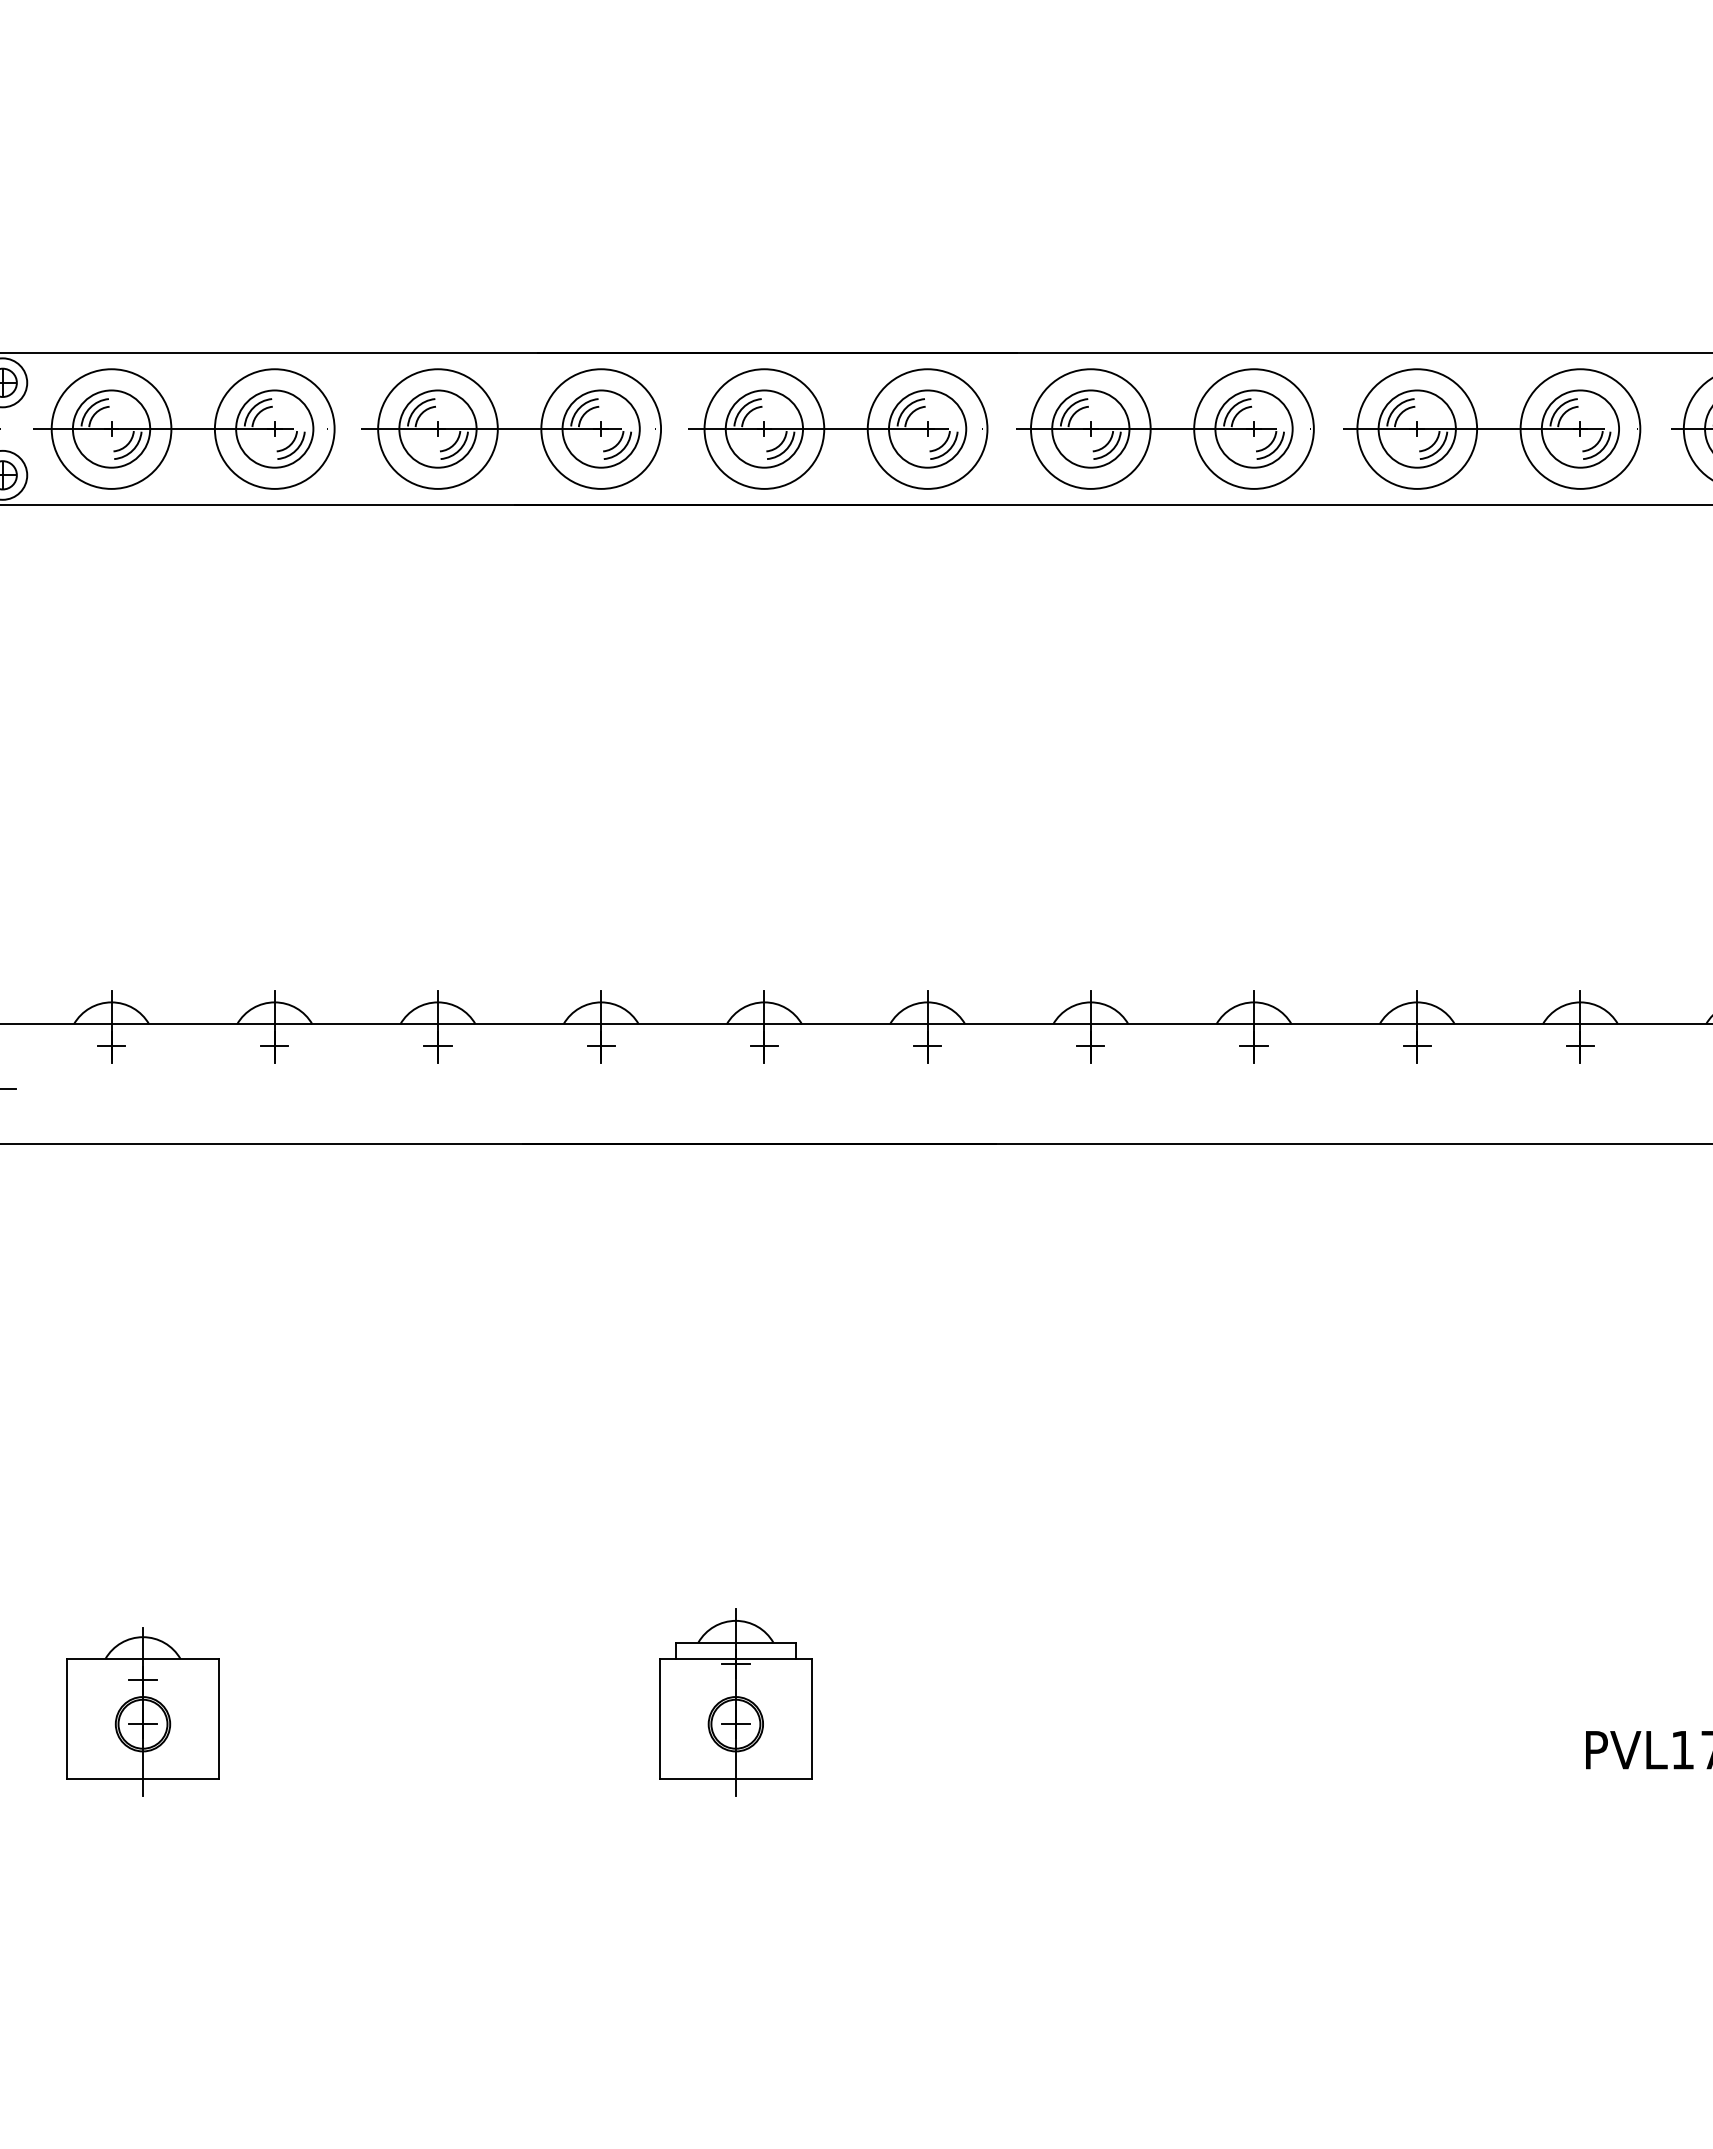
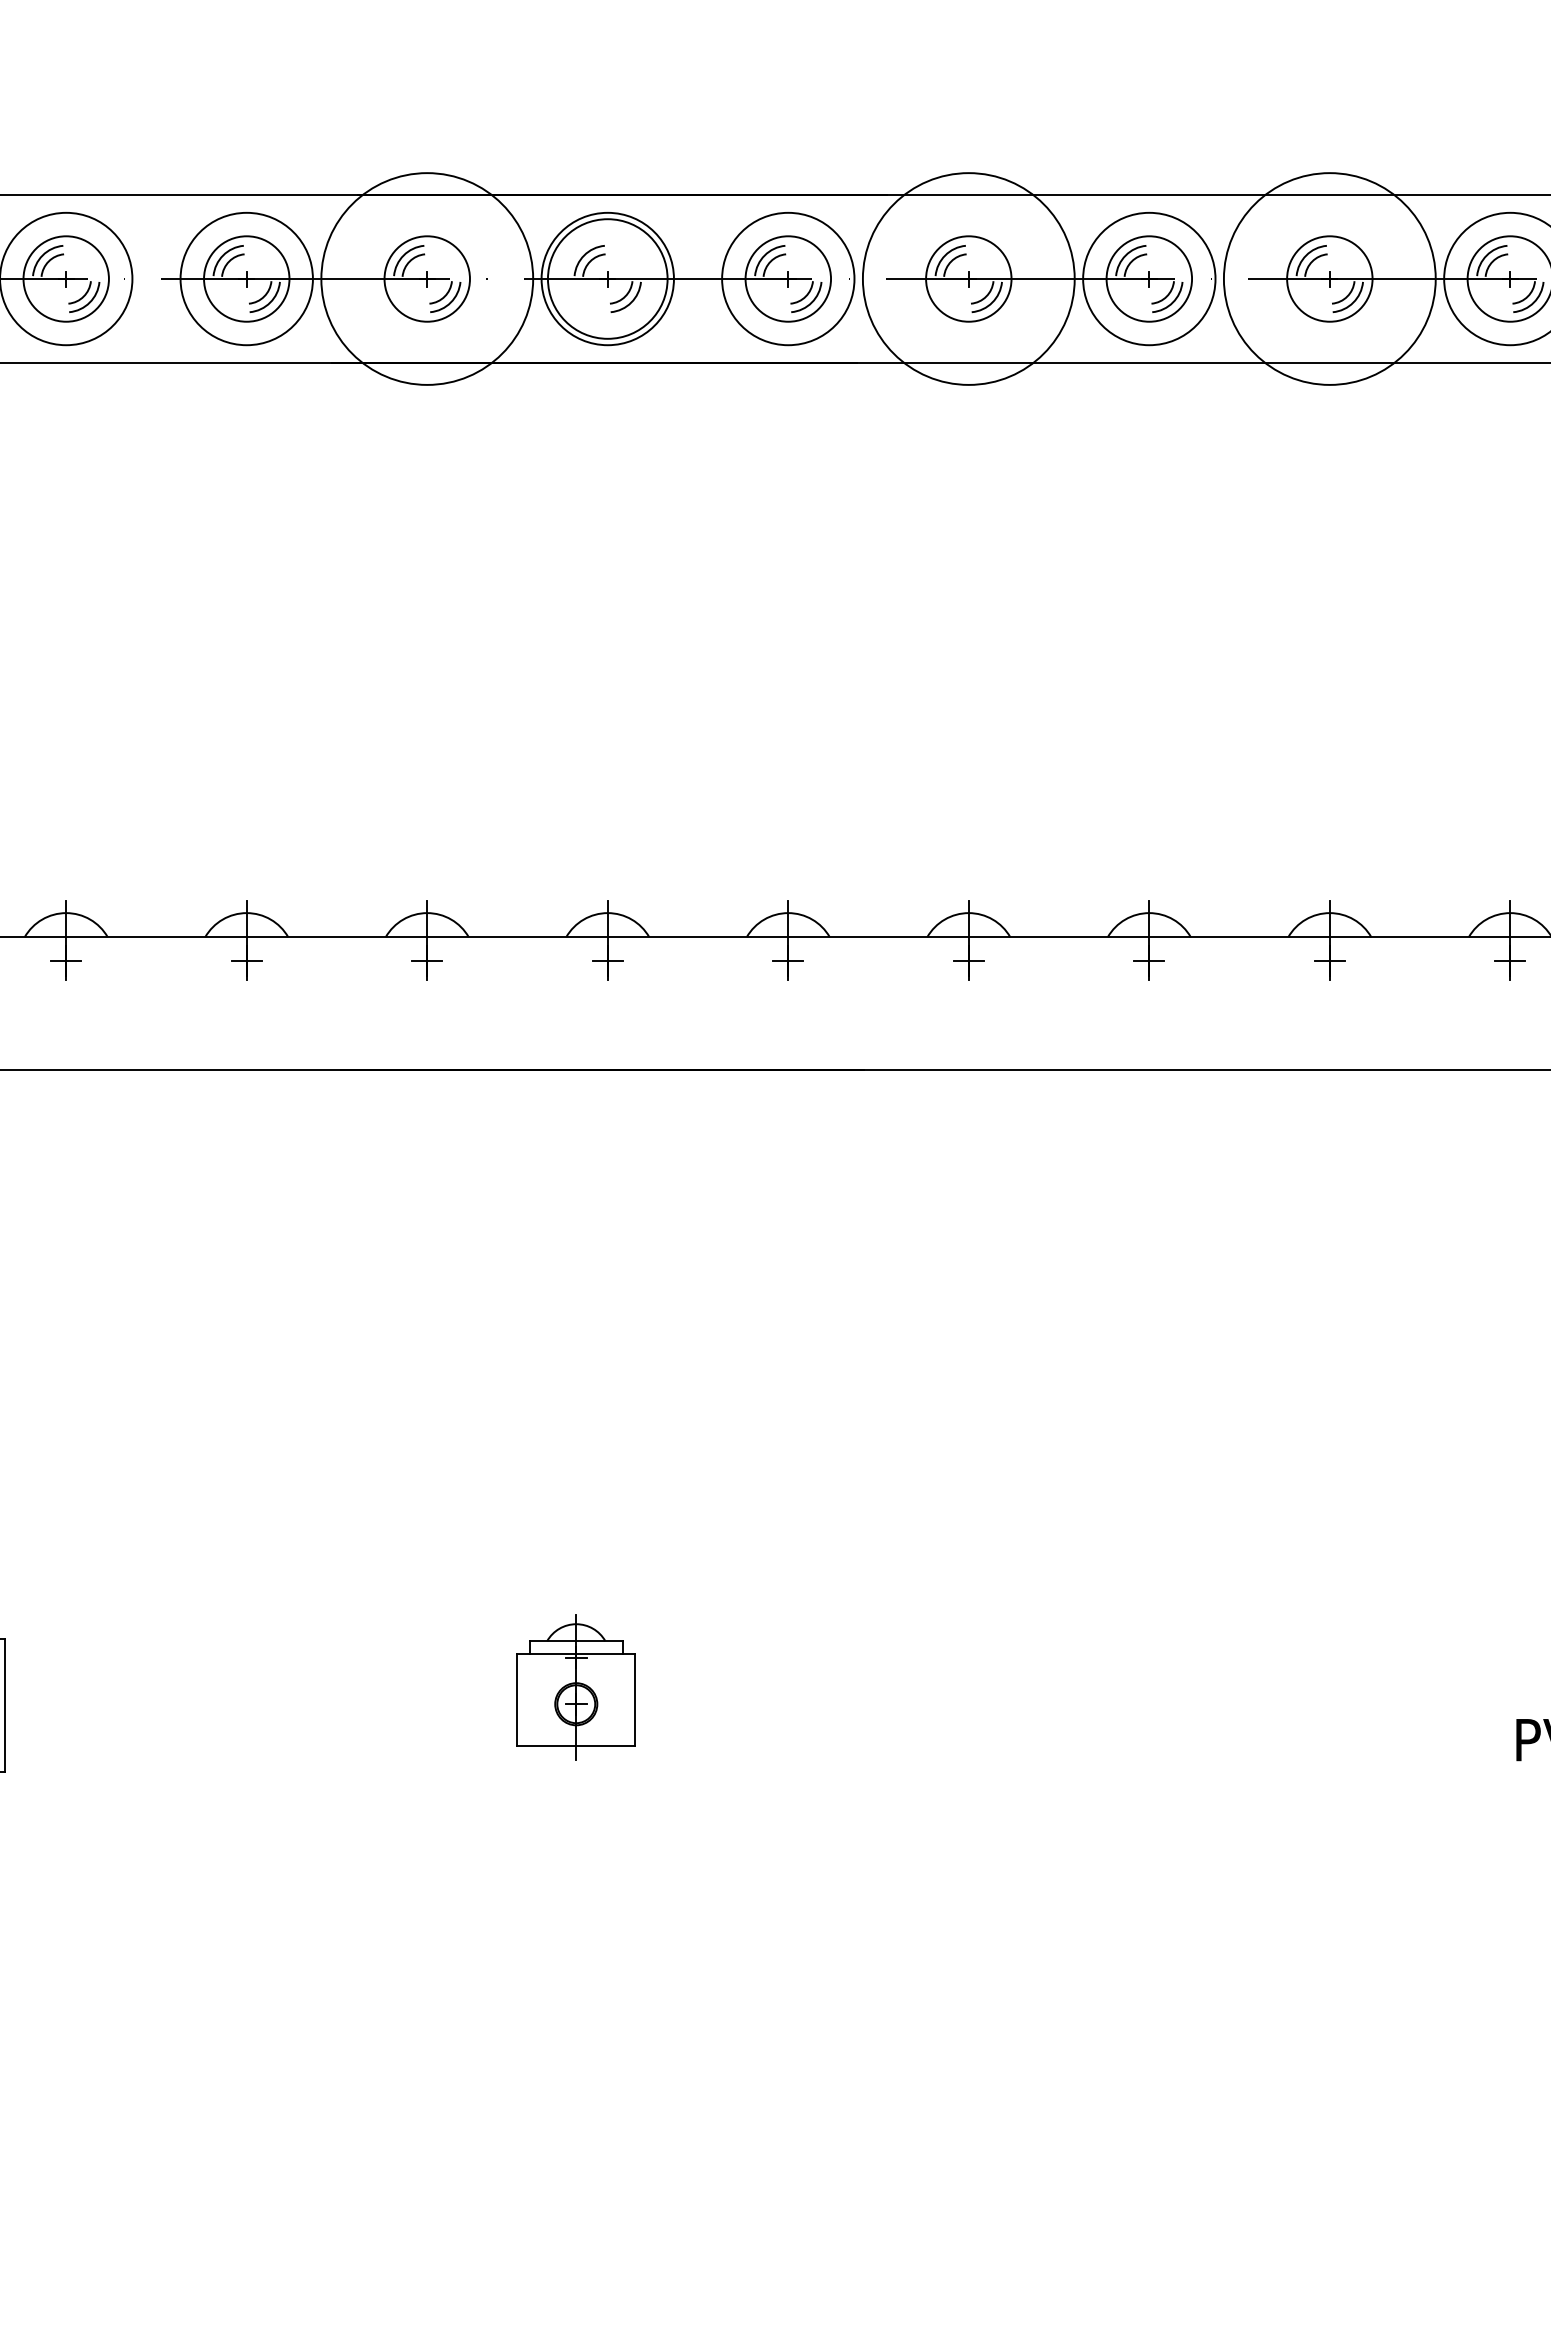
circle: (601, 428) -> (427, 278), size x1.6
circle: (764, 428) -> (607, 278), size x1.4
circle: (1090, 428) -> (968, 278), size x1.6
circle: (1417, 428) -> (1330, 278), size x1.6
part: (735, 1702) -> (575, 1687), size x0.7

